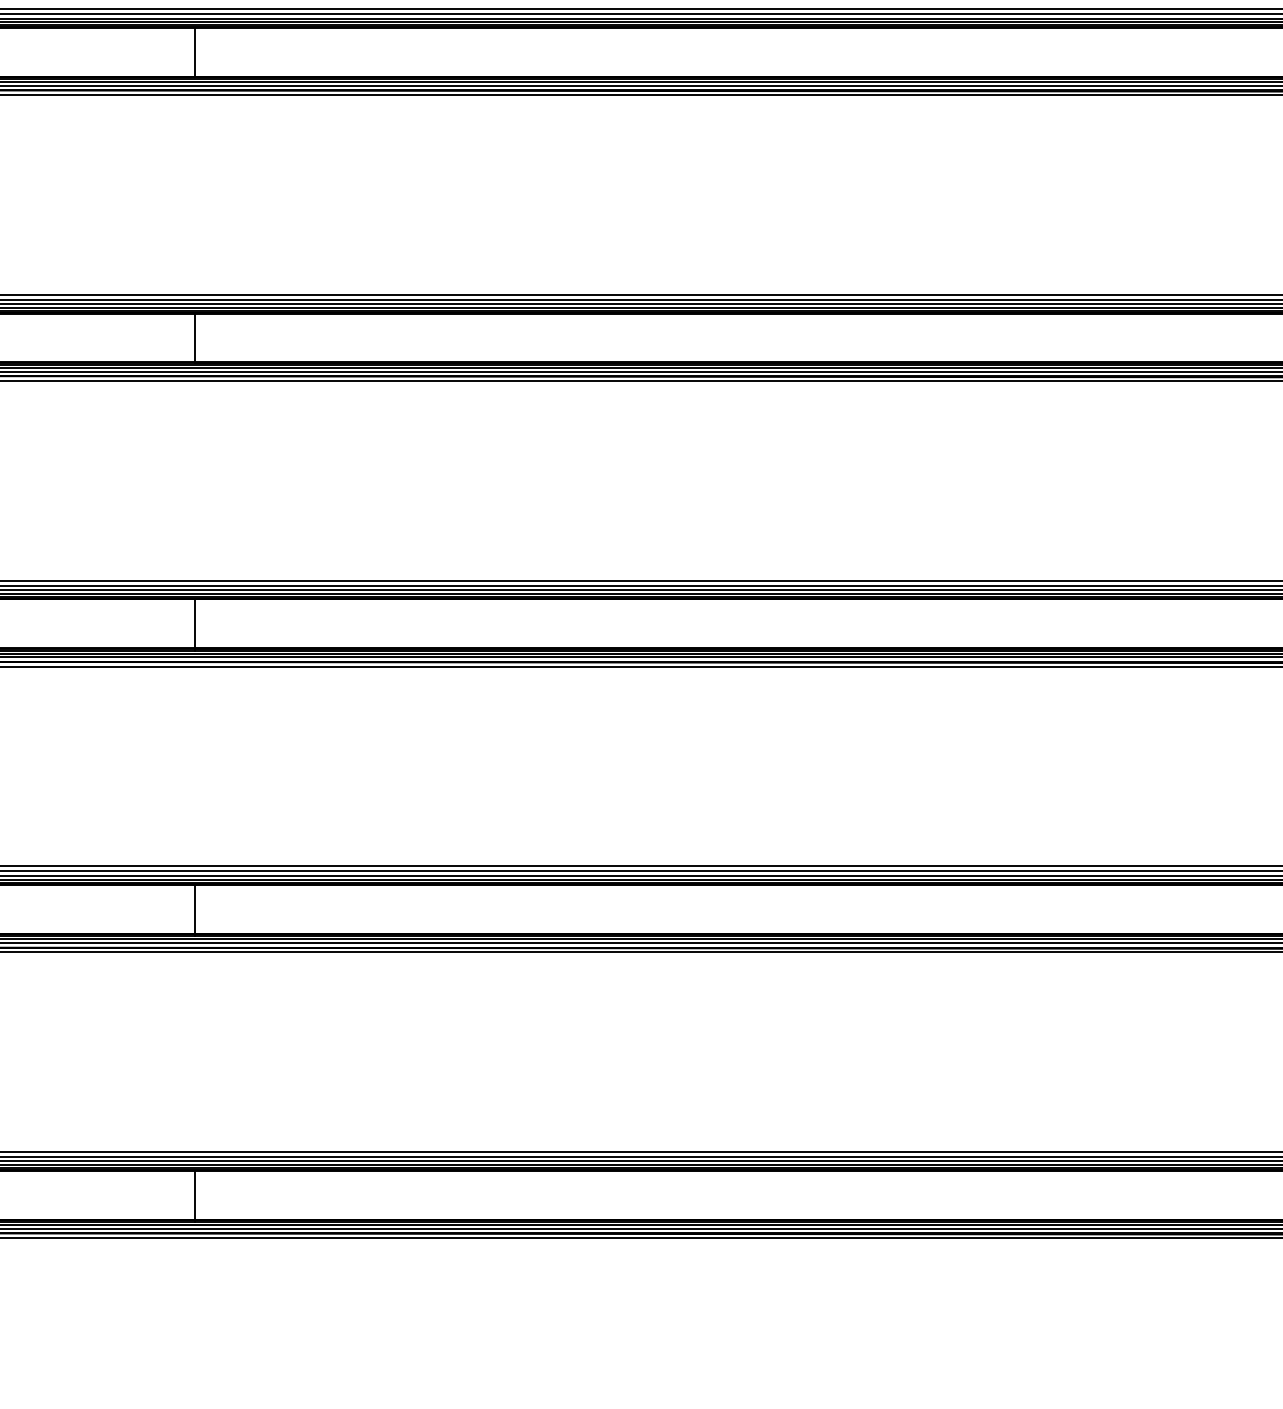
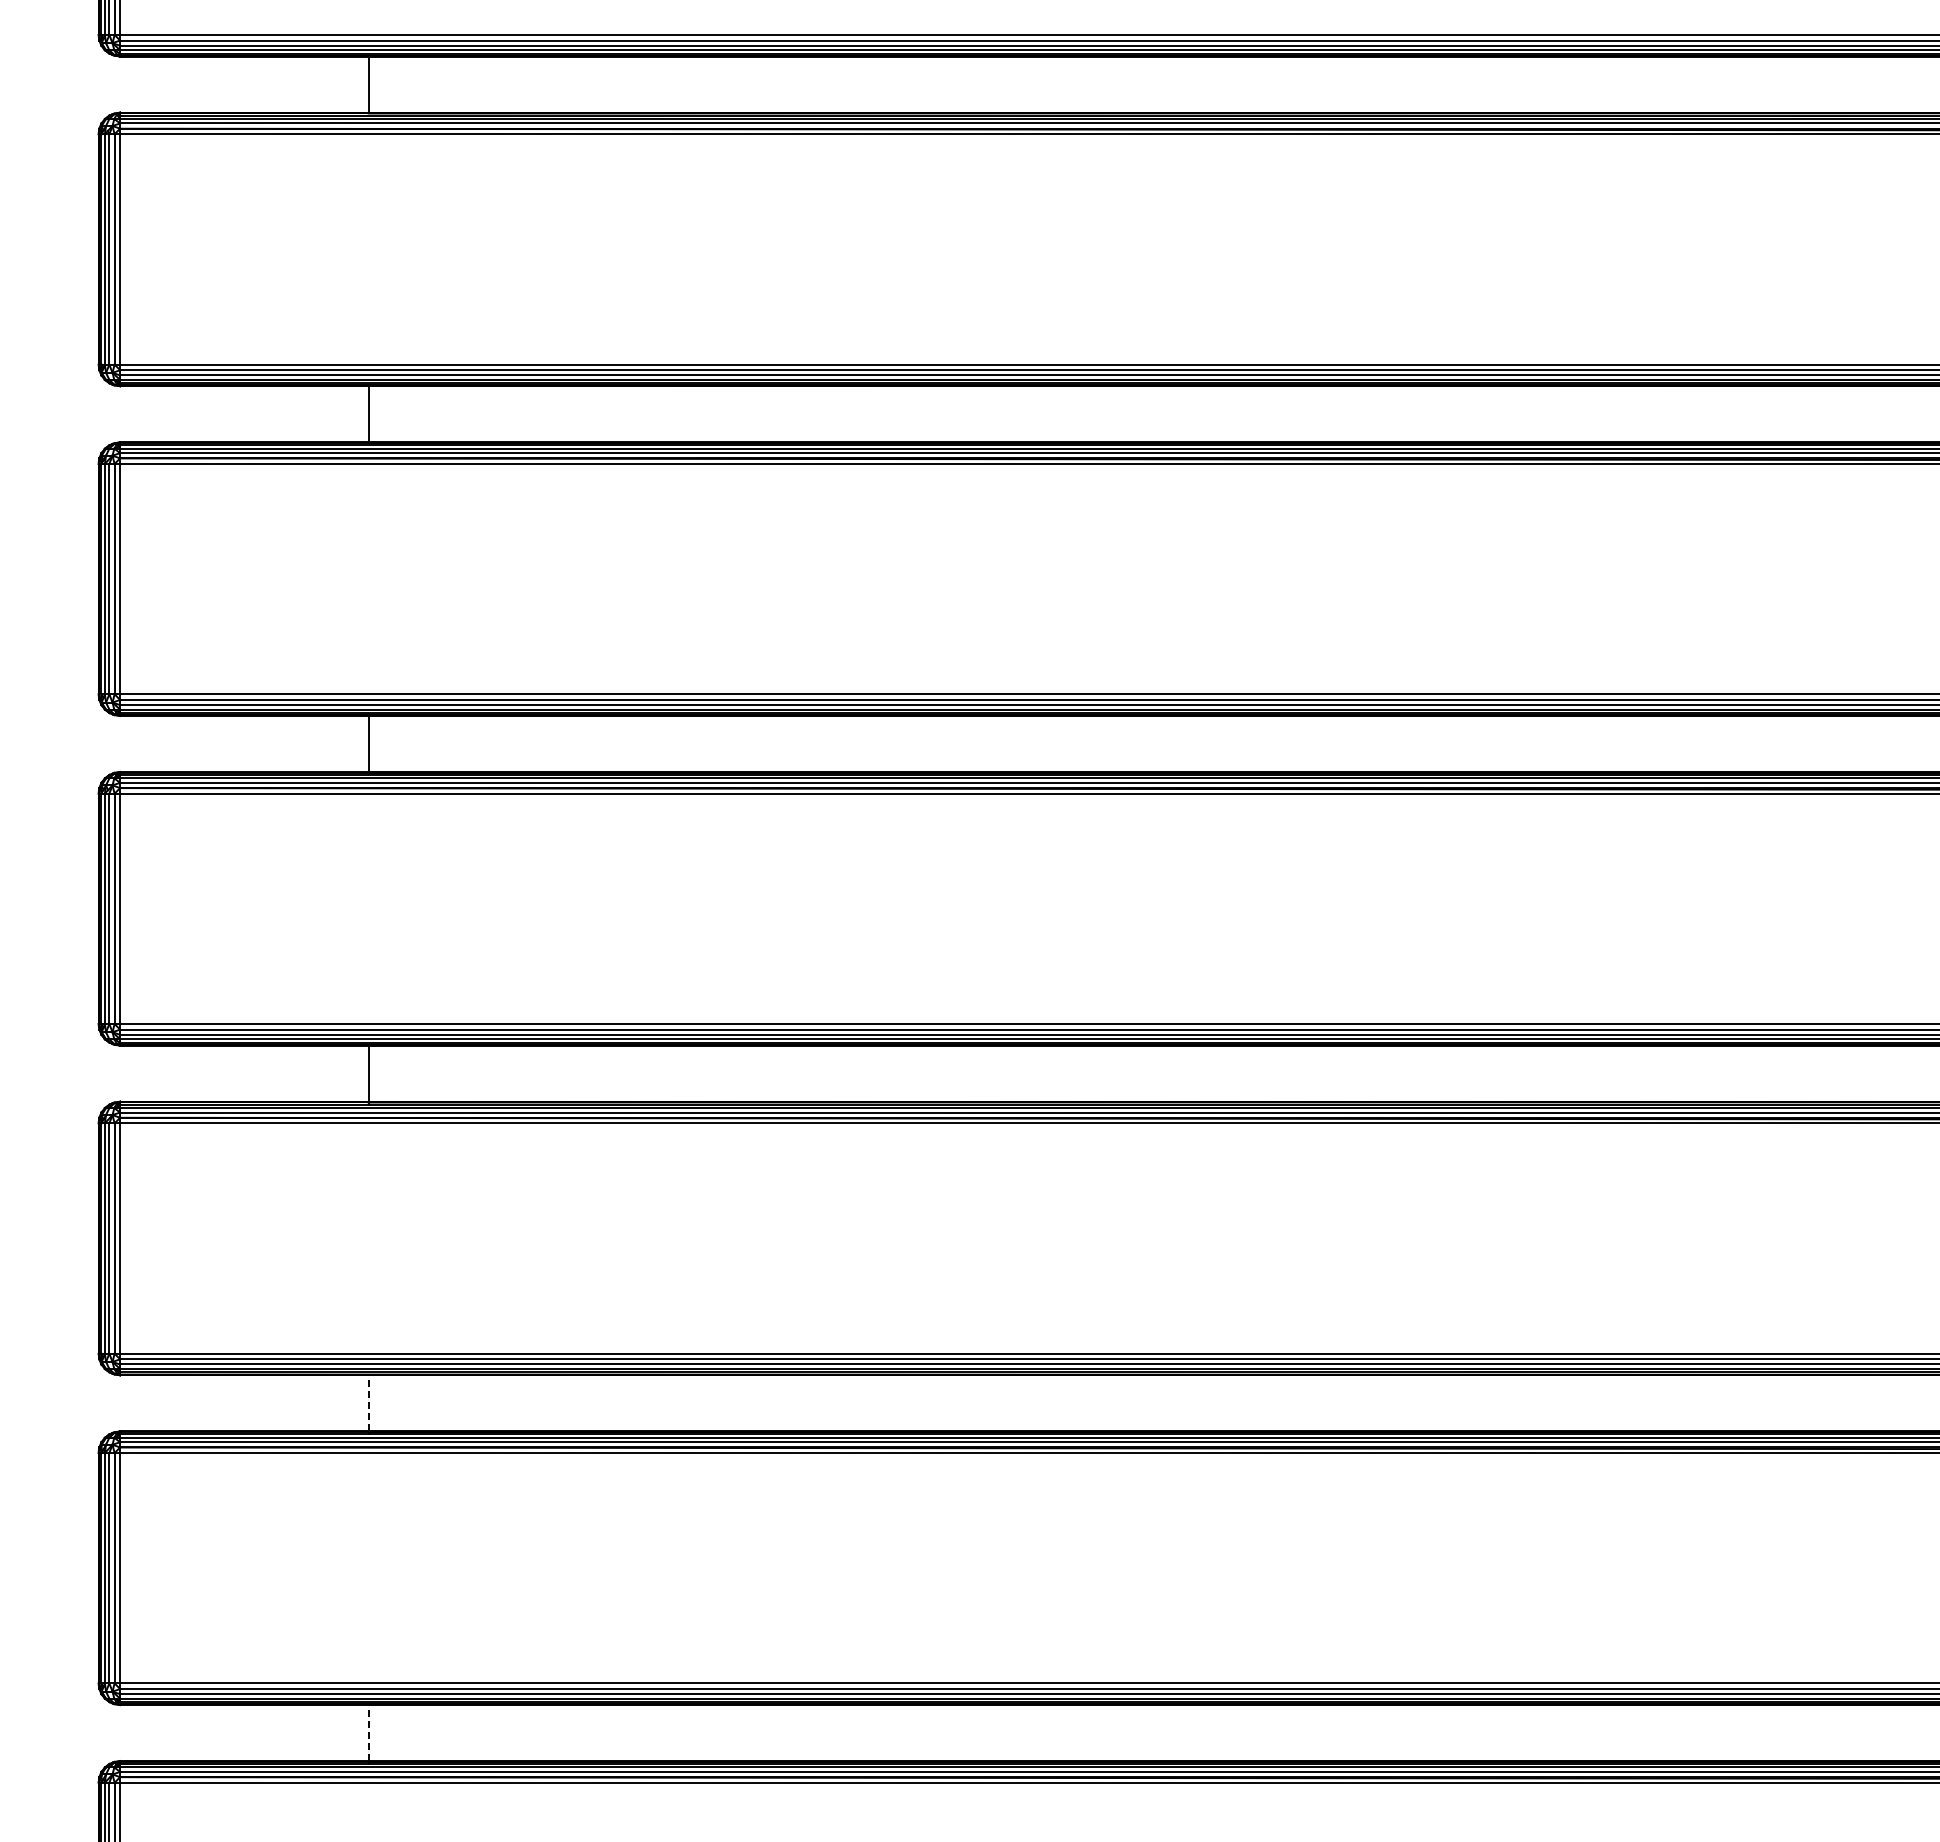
line: (194, 908) -> (368, 1402), solid -> dashed
line: (194, 1194) -> (368, 1732), solid -> dashed

